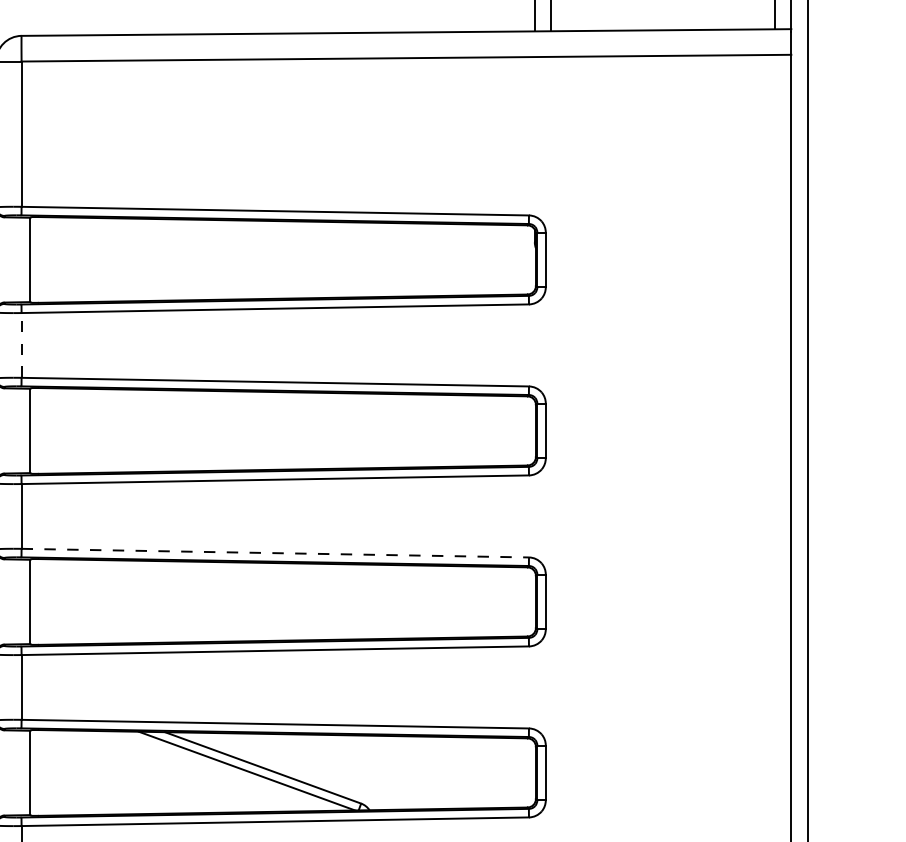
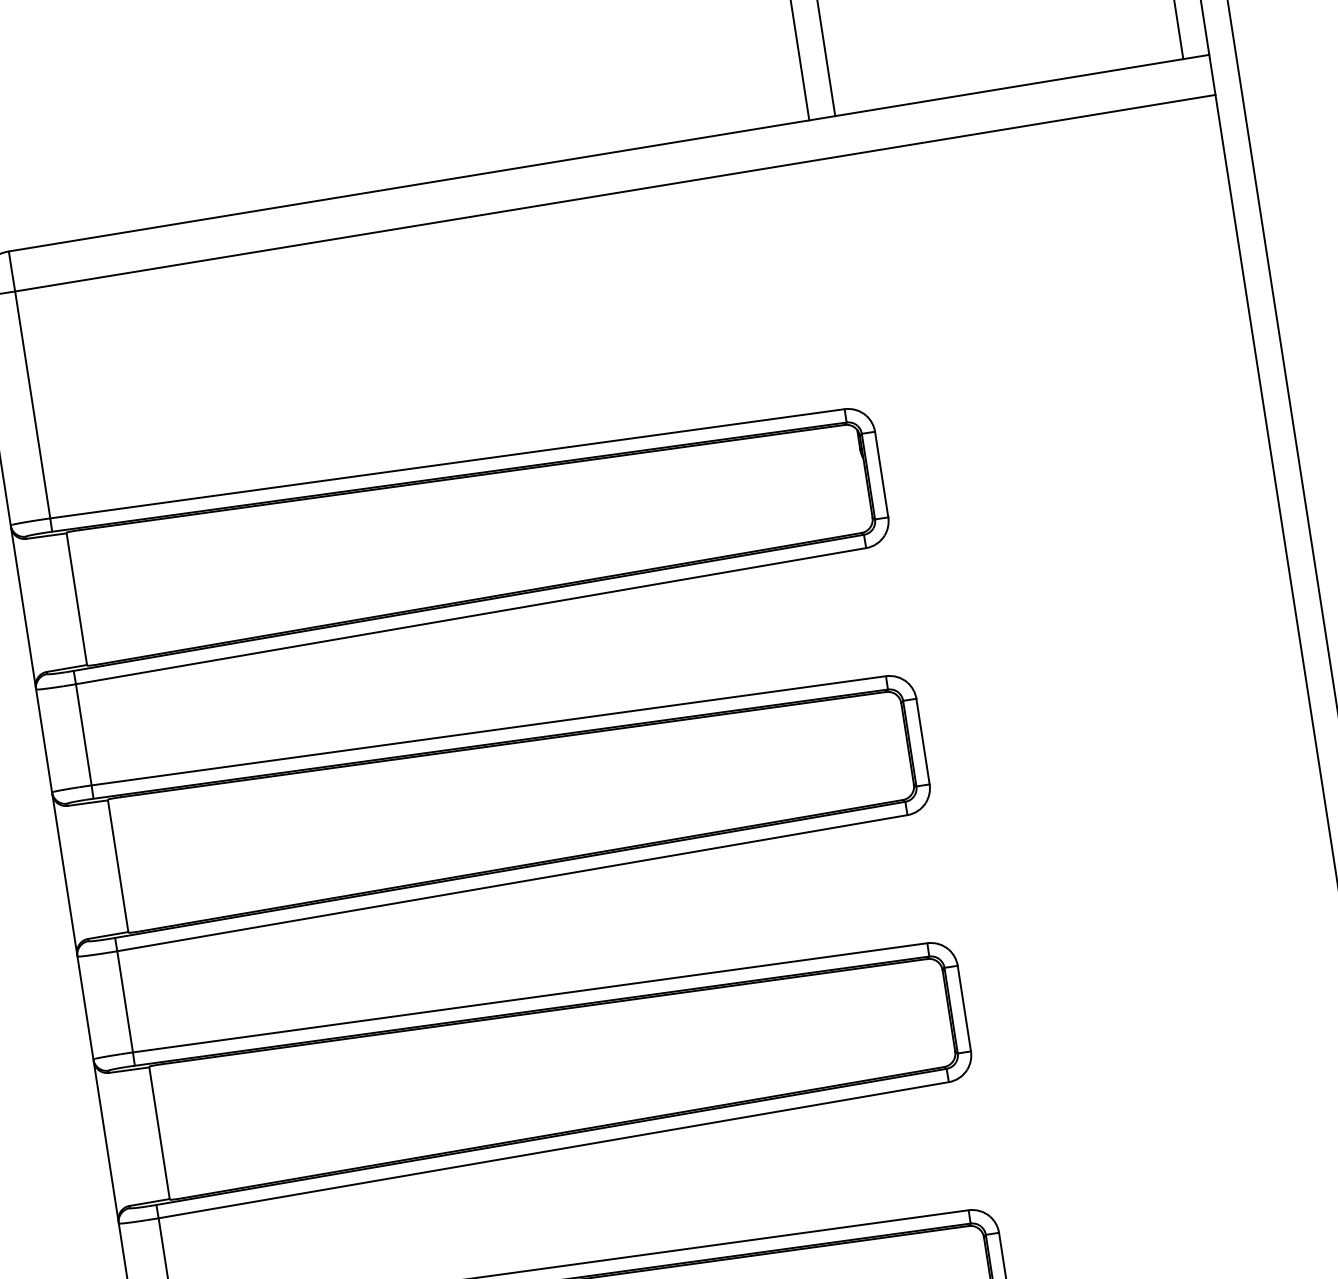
line: (21, 344) -> (83, 733), dashed -> solid
line: (275, 553) -> (530, 998), dashed -> solid

